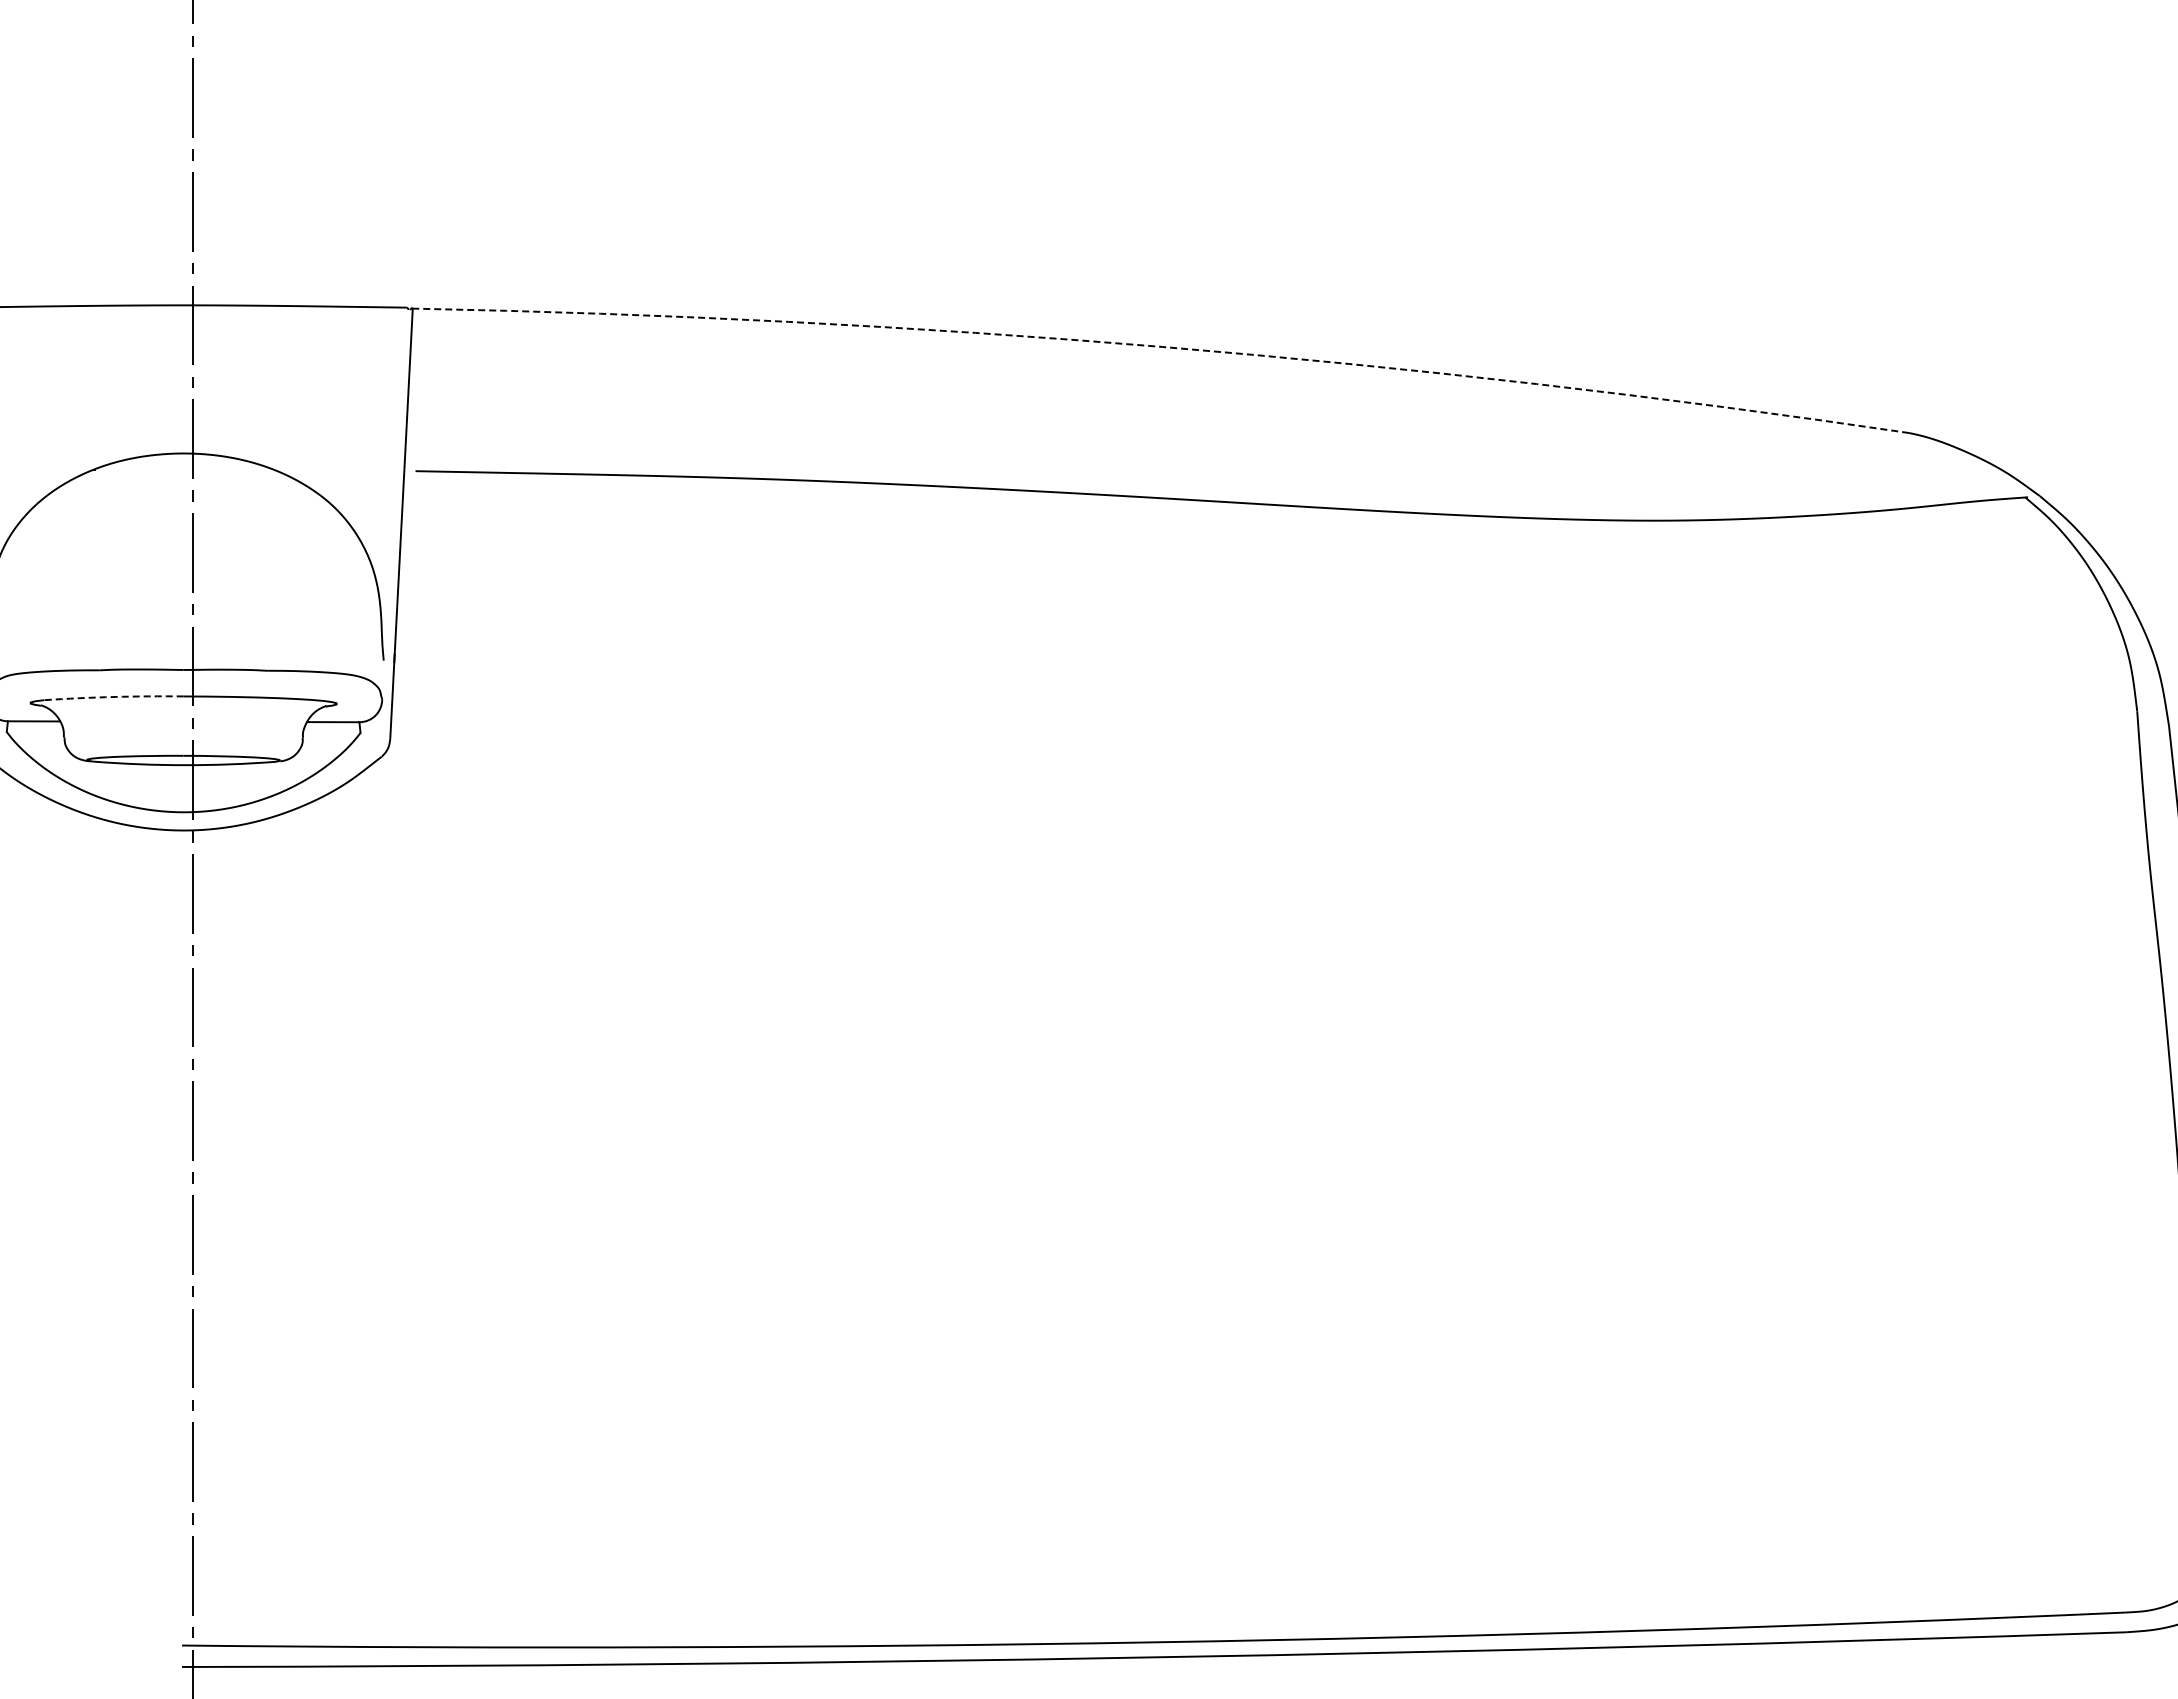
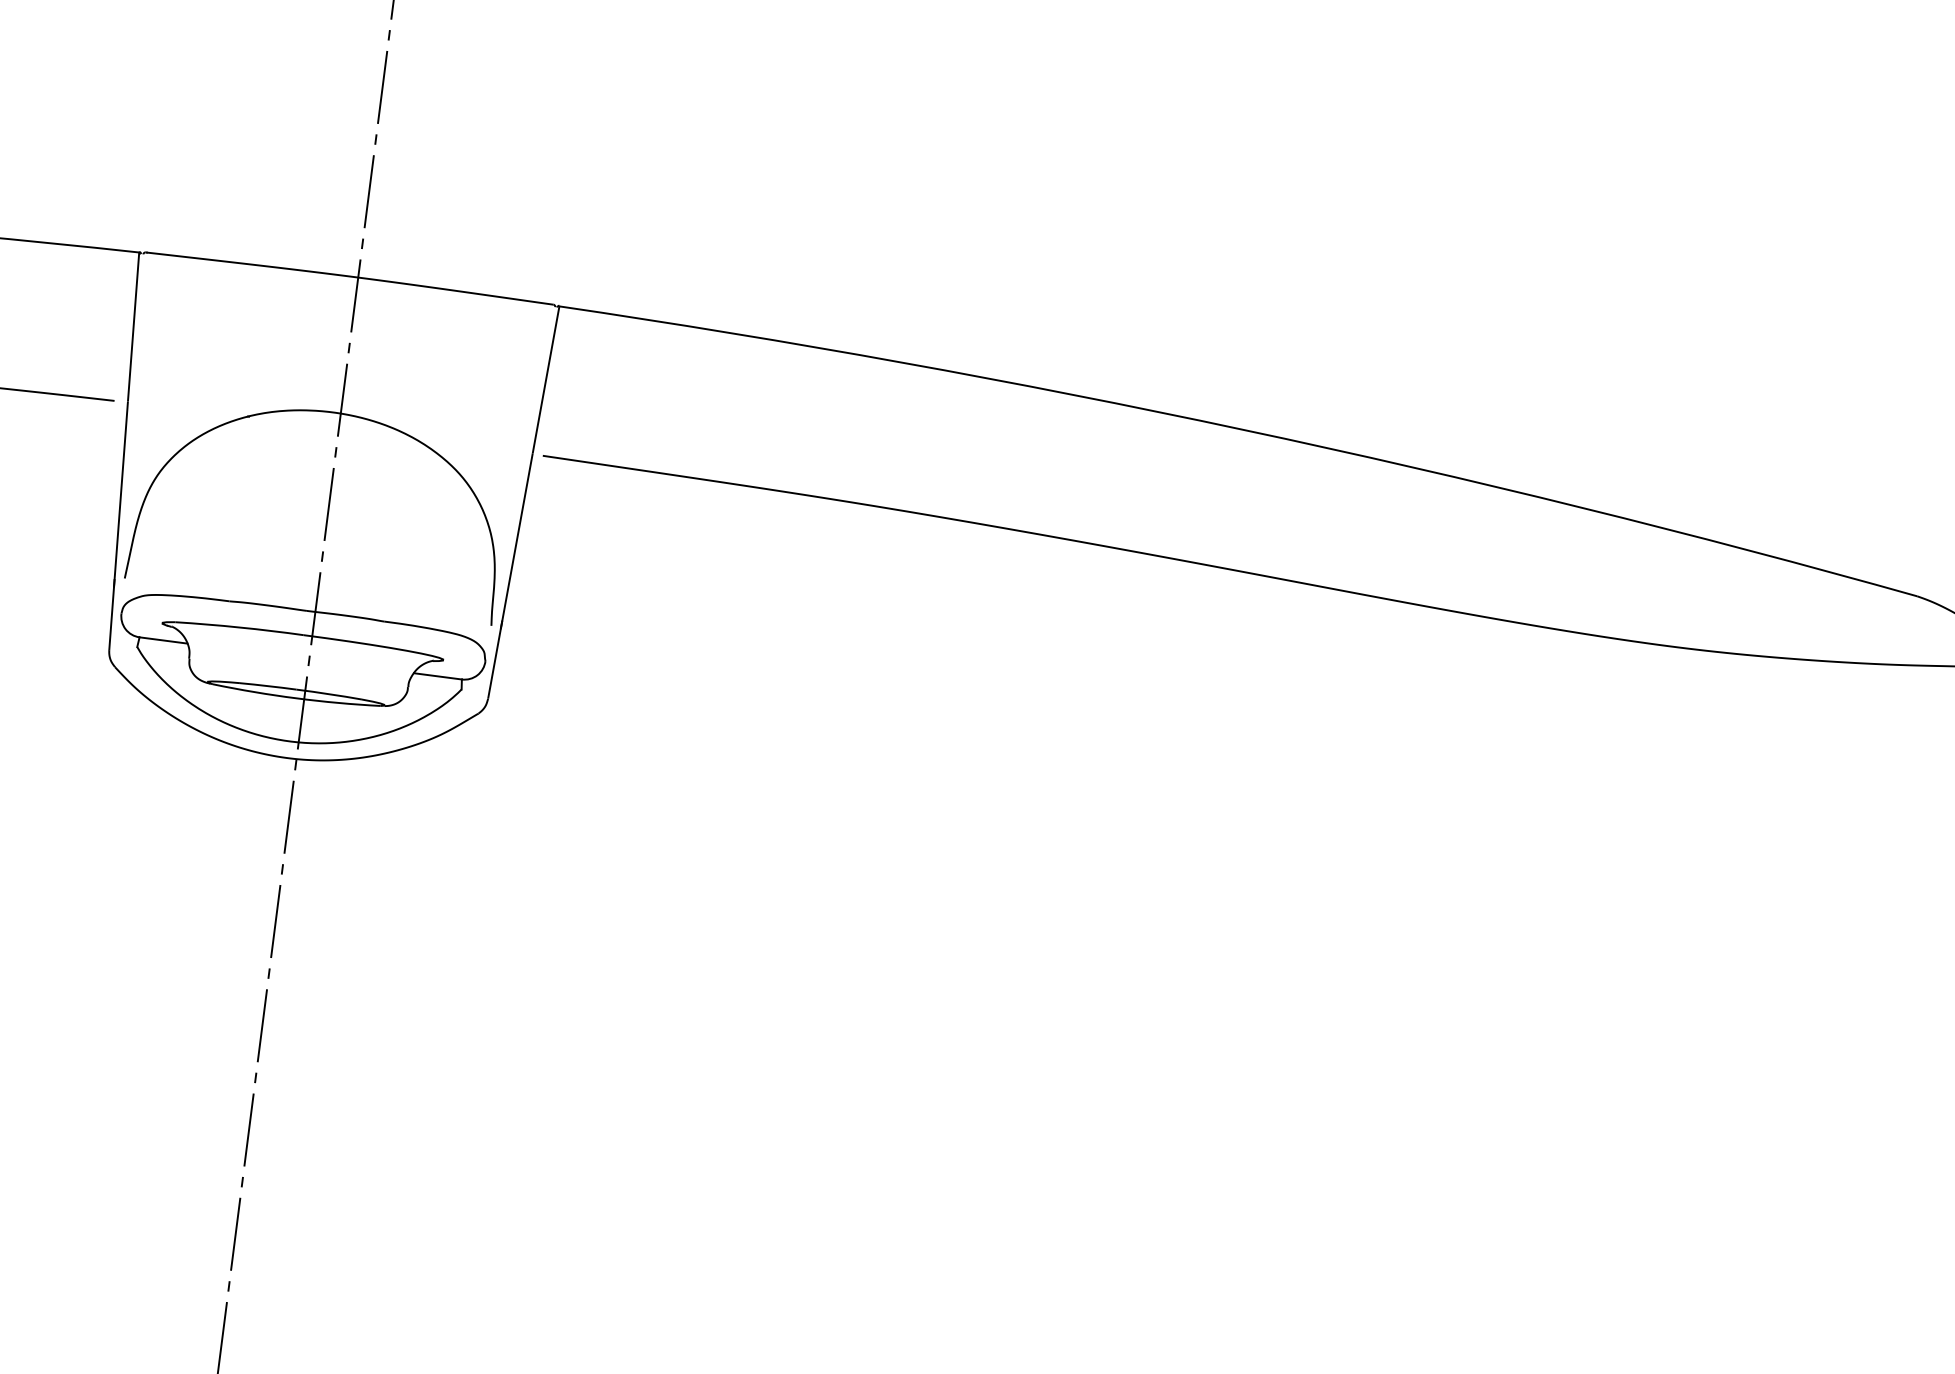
arc: (1162, 347) -> (1242, 430), dashed -> solid
arc: (113, 696) -> (239, 626), dashed -> solid

